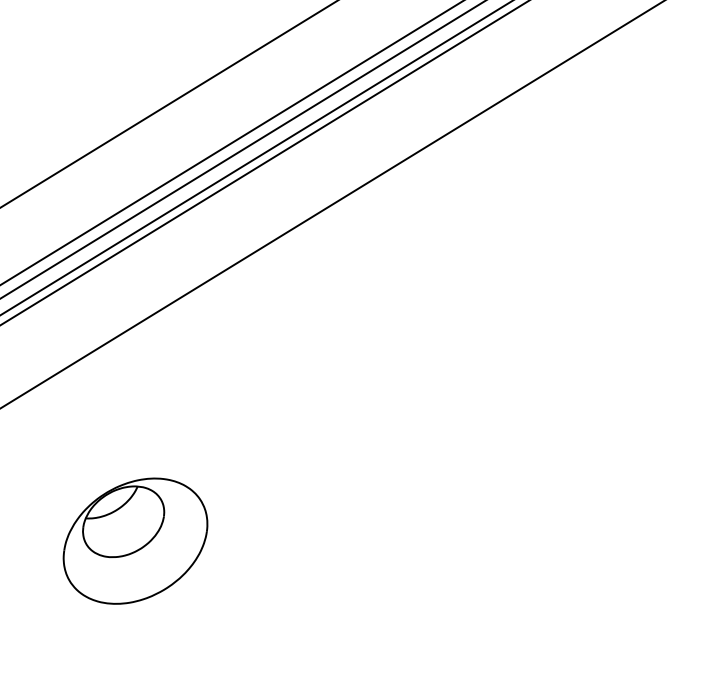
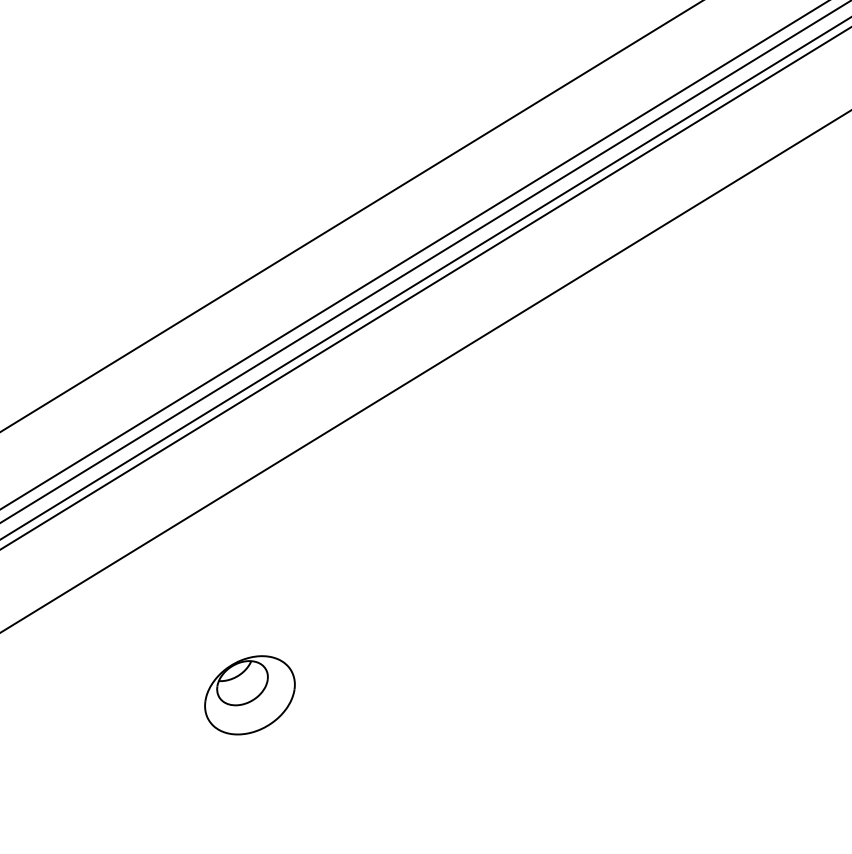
part: (135, 541) -> (249, 695), size x0.62

